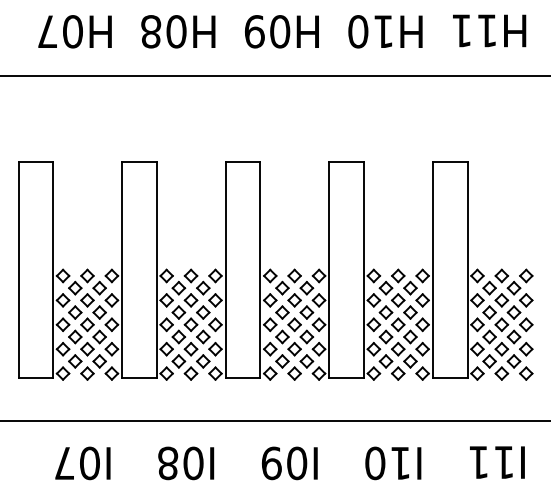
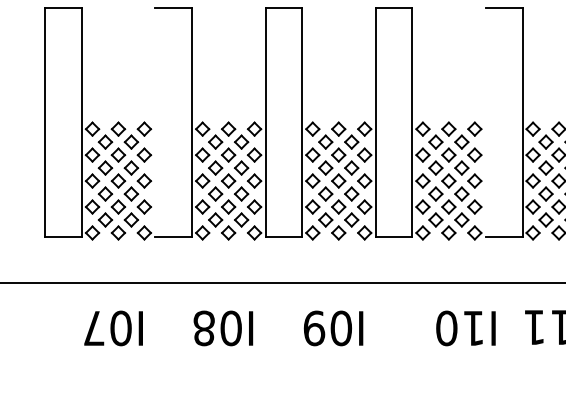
line: (122, 269) -> (155, 122), removed
line: (432, 269) -> (485, 122), removed
text: (393, 463) -> (466, 328), moved

